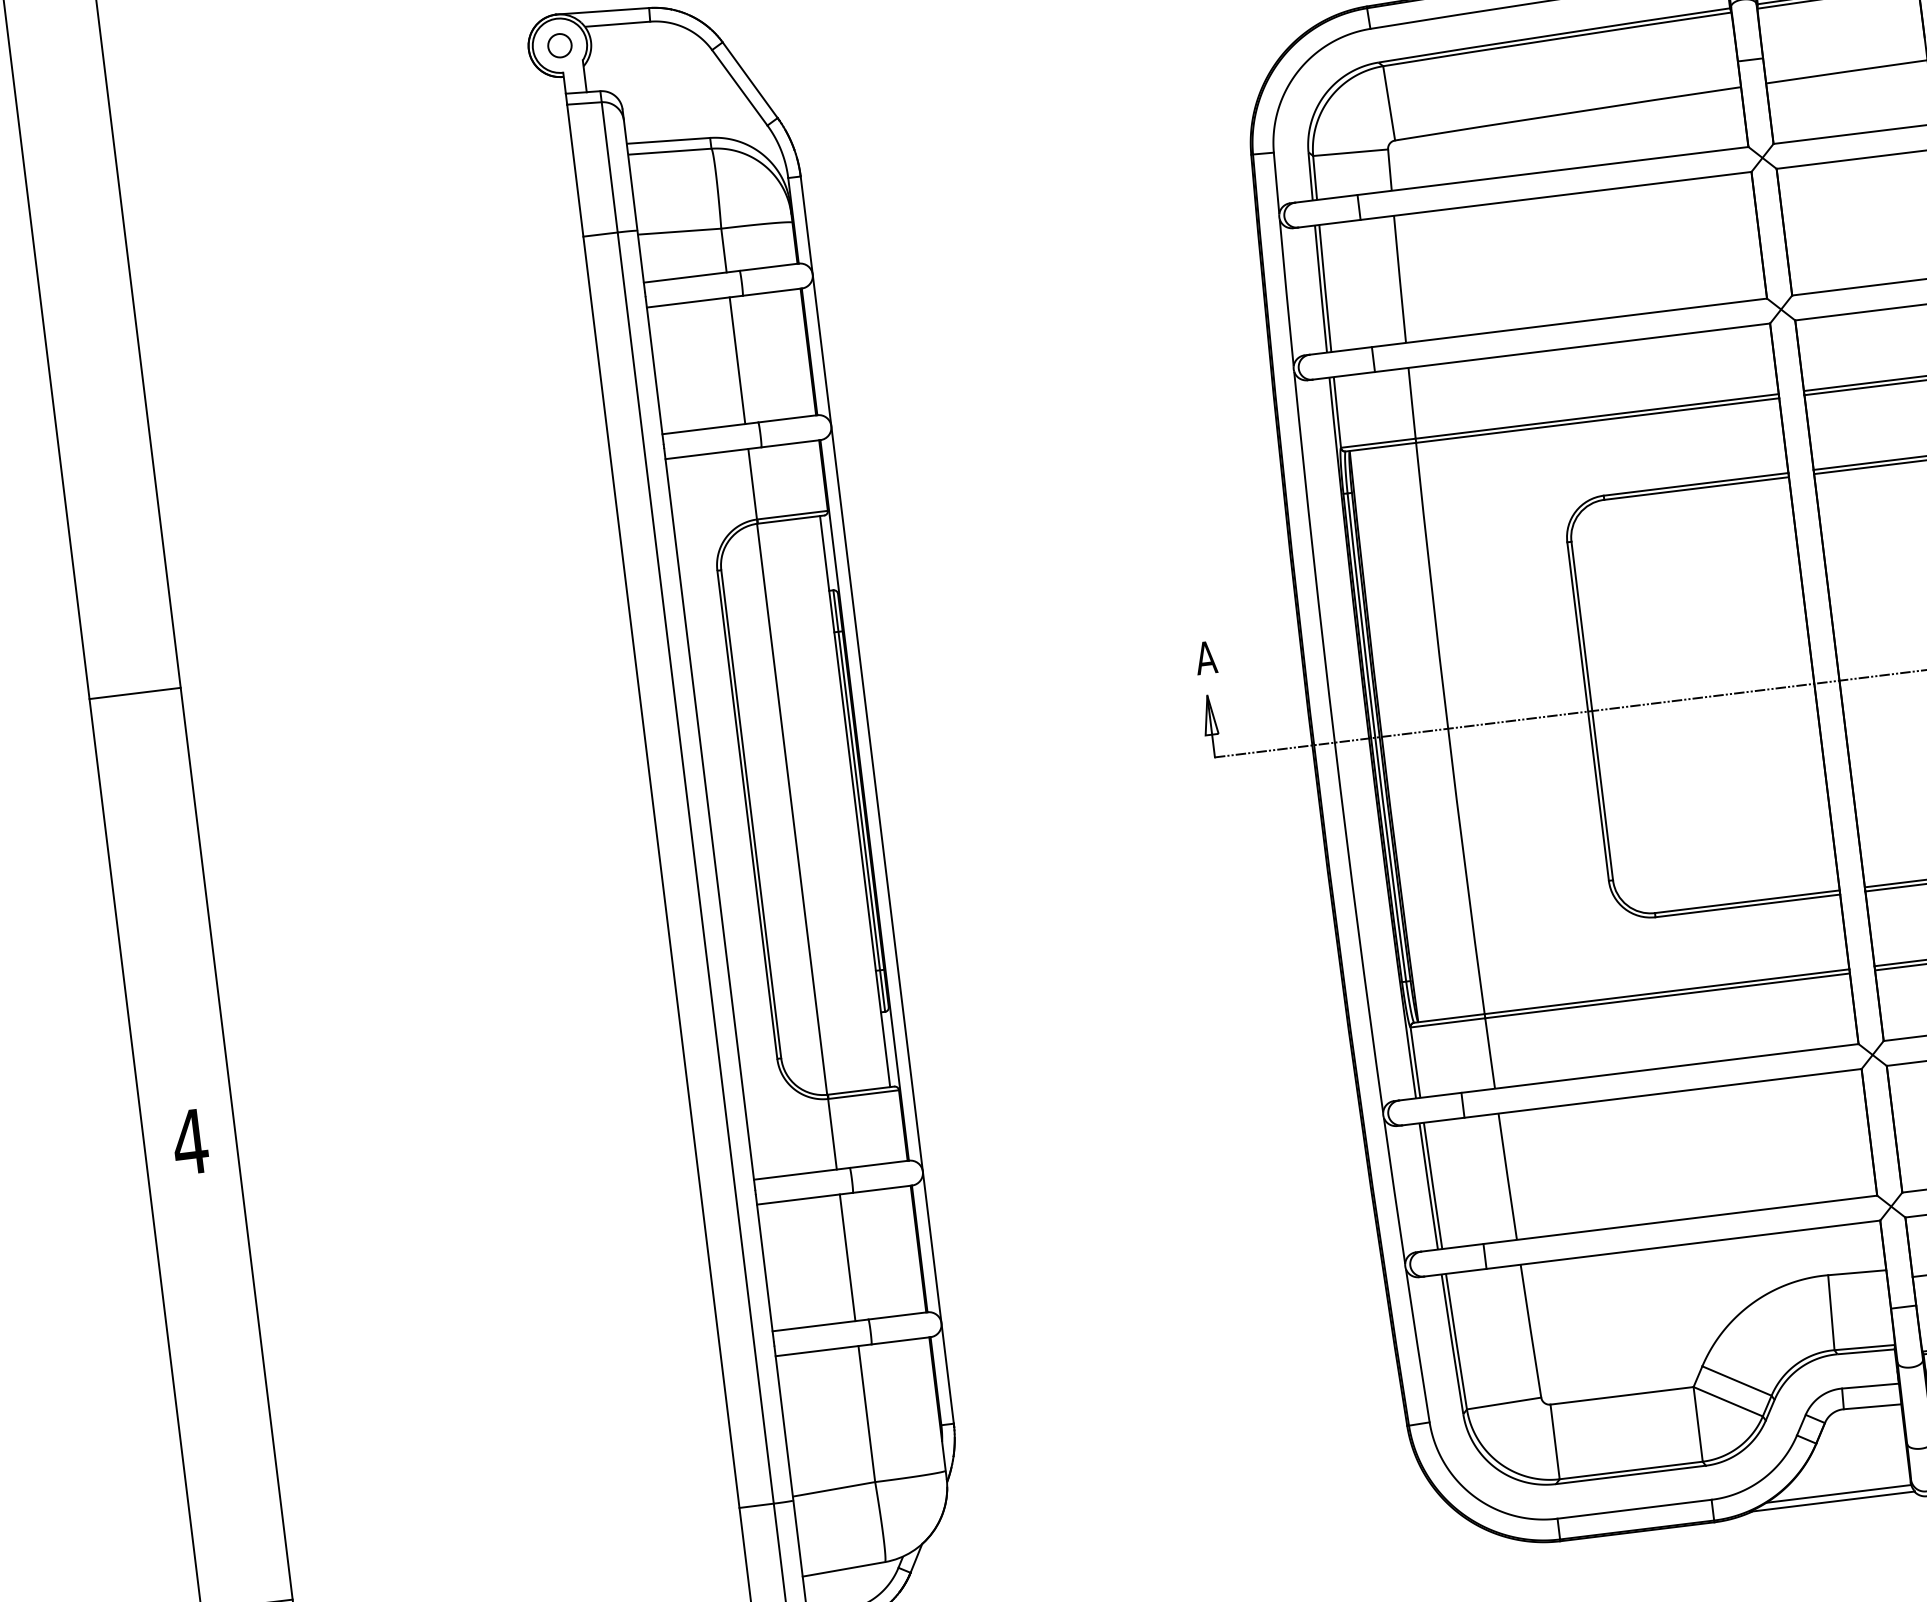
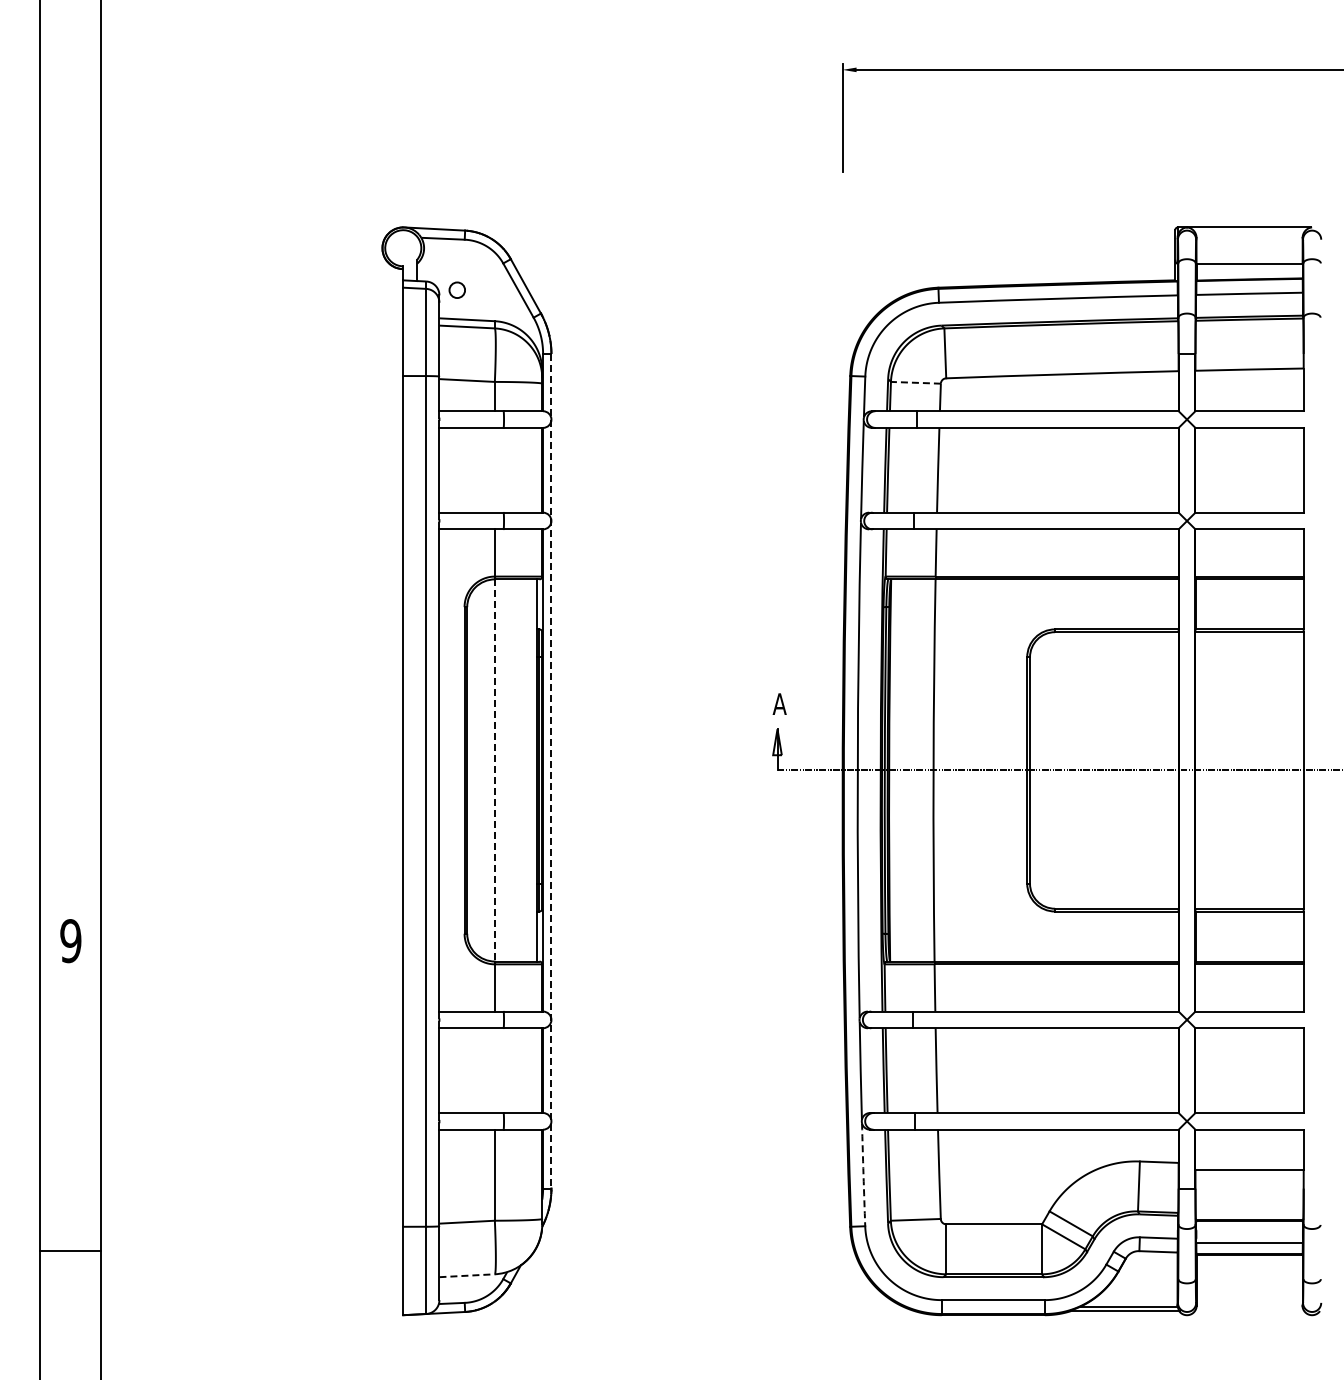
circle: (558, 44) -> (456, 289), moved
line: (1349, 152) -> (915, 382), solid -> dashed
line: (736, 359) -> (494, 469), removed
line: (134, 692) -> (70, 640), removed
line: (877, 800) -> (551, 771), solid -> dashed
line: (792, 809) -> (494, 770), solid -> dashed
text: (189, 1142) -> (70, 941), 4 -> 9
line: (847, 1257) -> (494, 1070), removed
arc: (1417, 1345) -> (863, 1174), solid -> dashed
line: (844, 1568) -> (467, 1275), solid -> dashed

